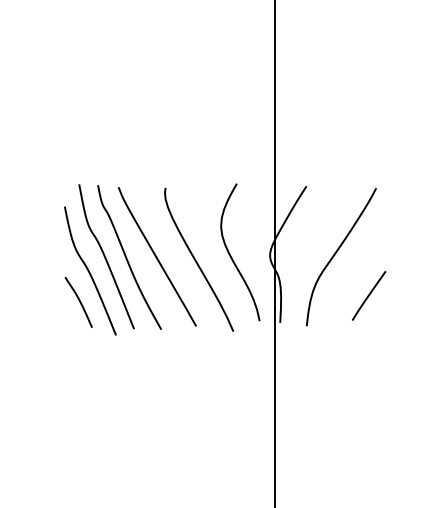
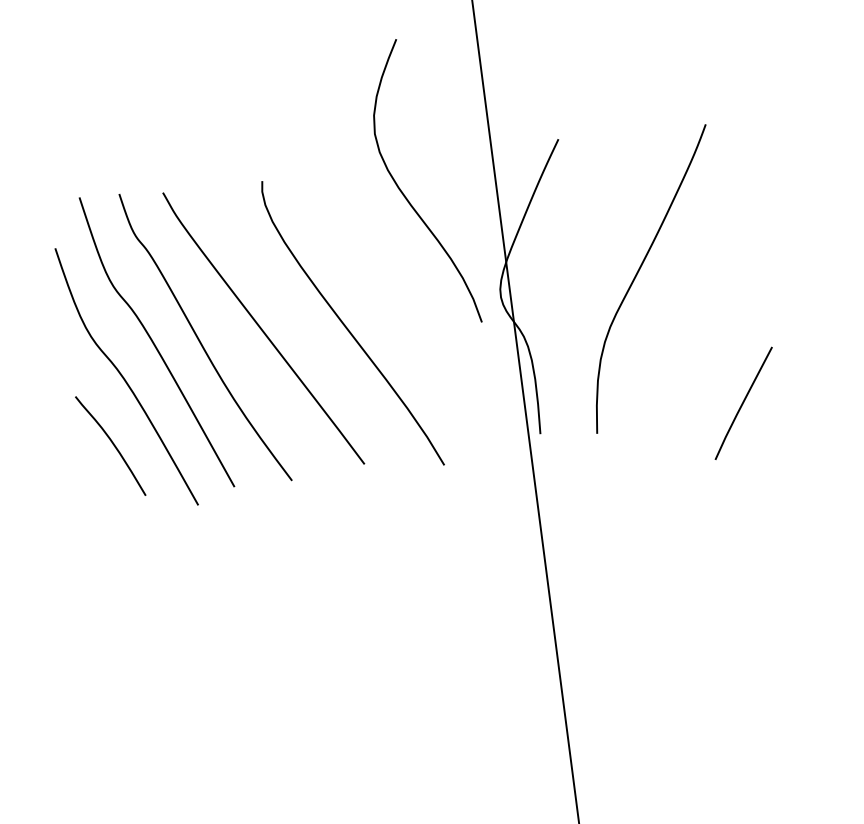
curve: (232, 257) -> (407, 195), moved
line: (369, 295) -> (744, 402), moved

